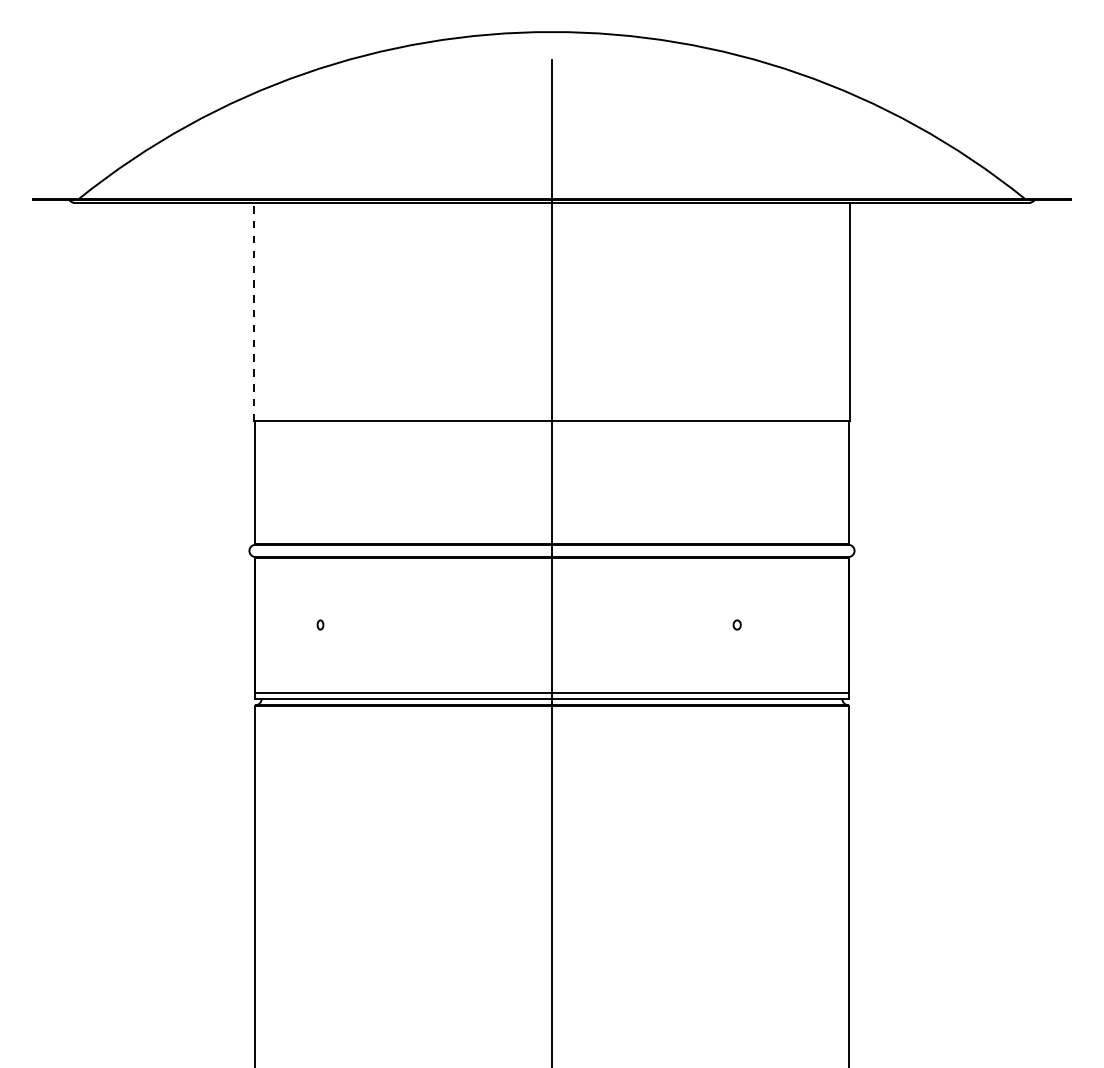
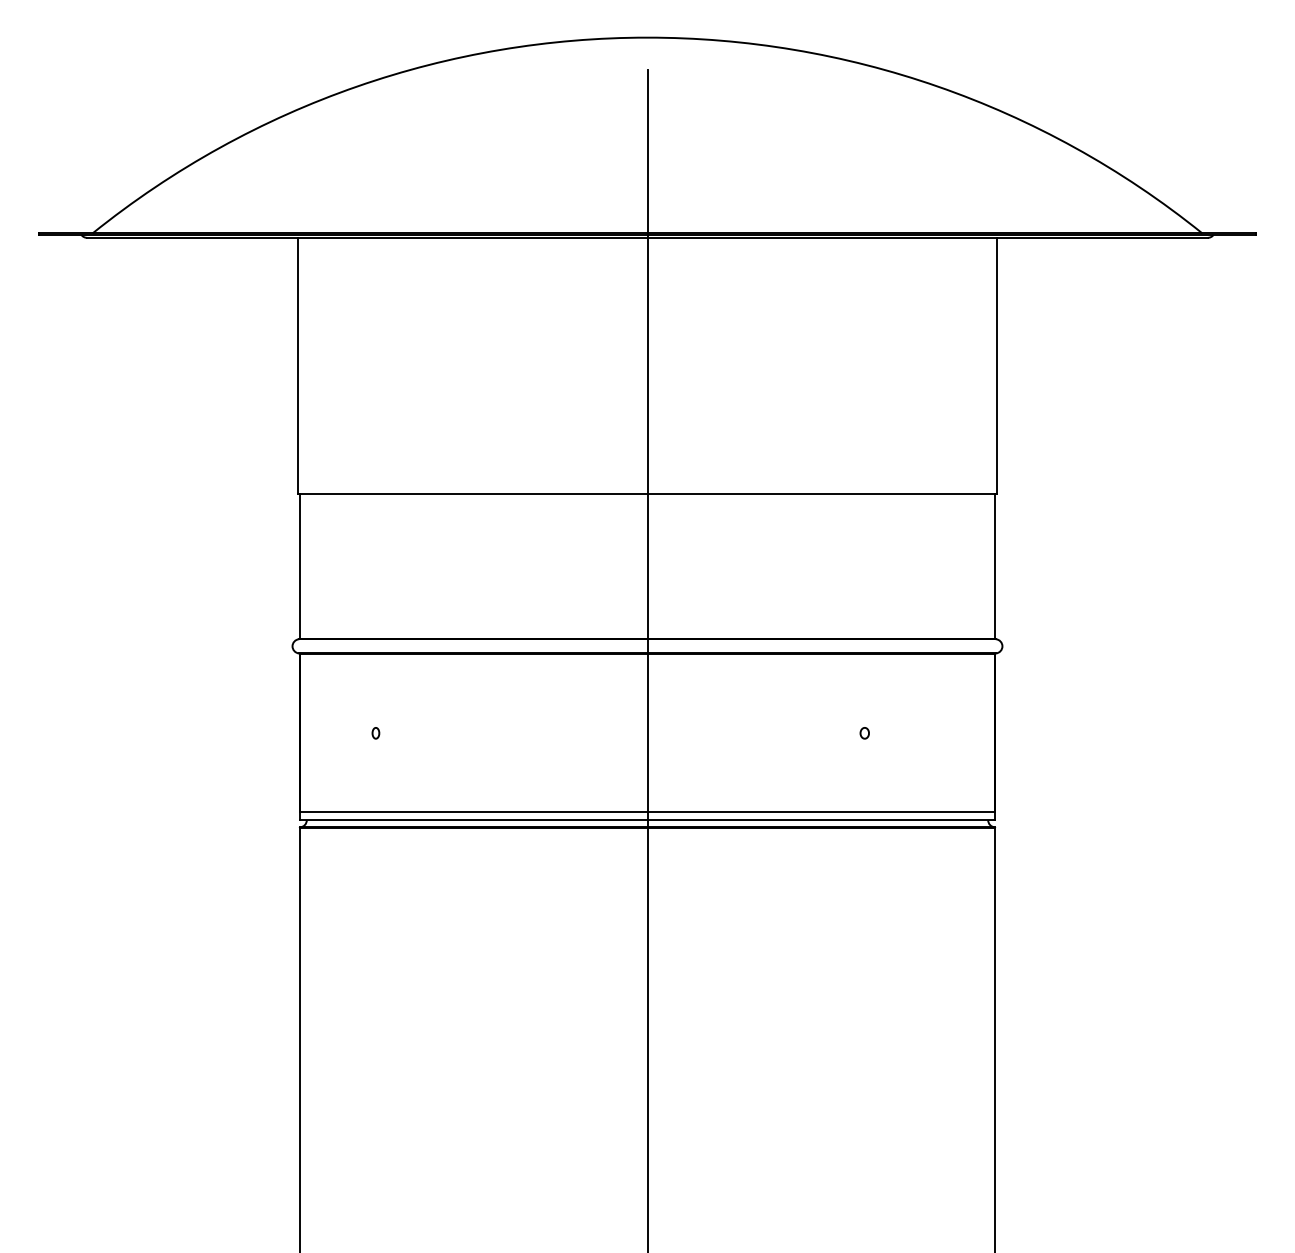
line: (254, 311) -> (298, 365), dashed -> solid

